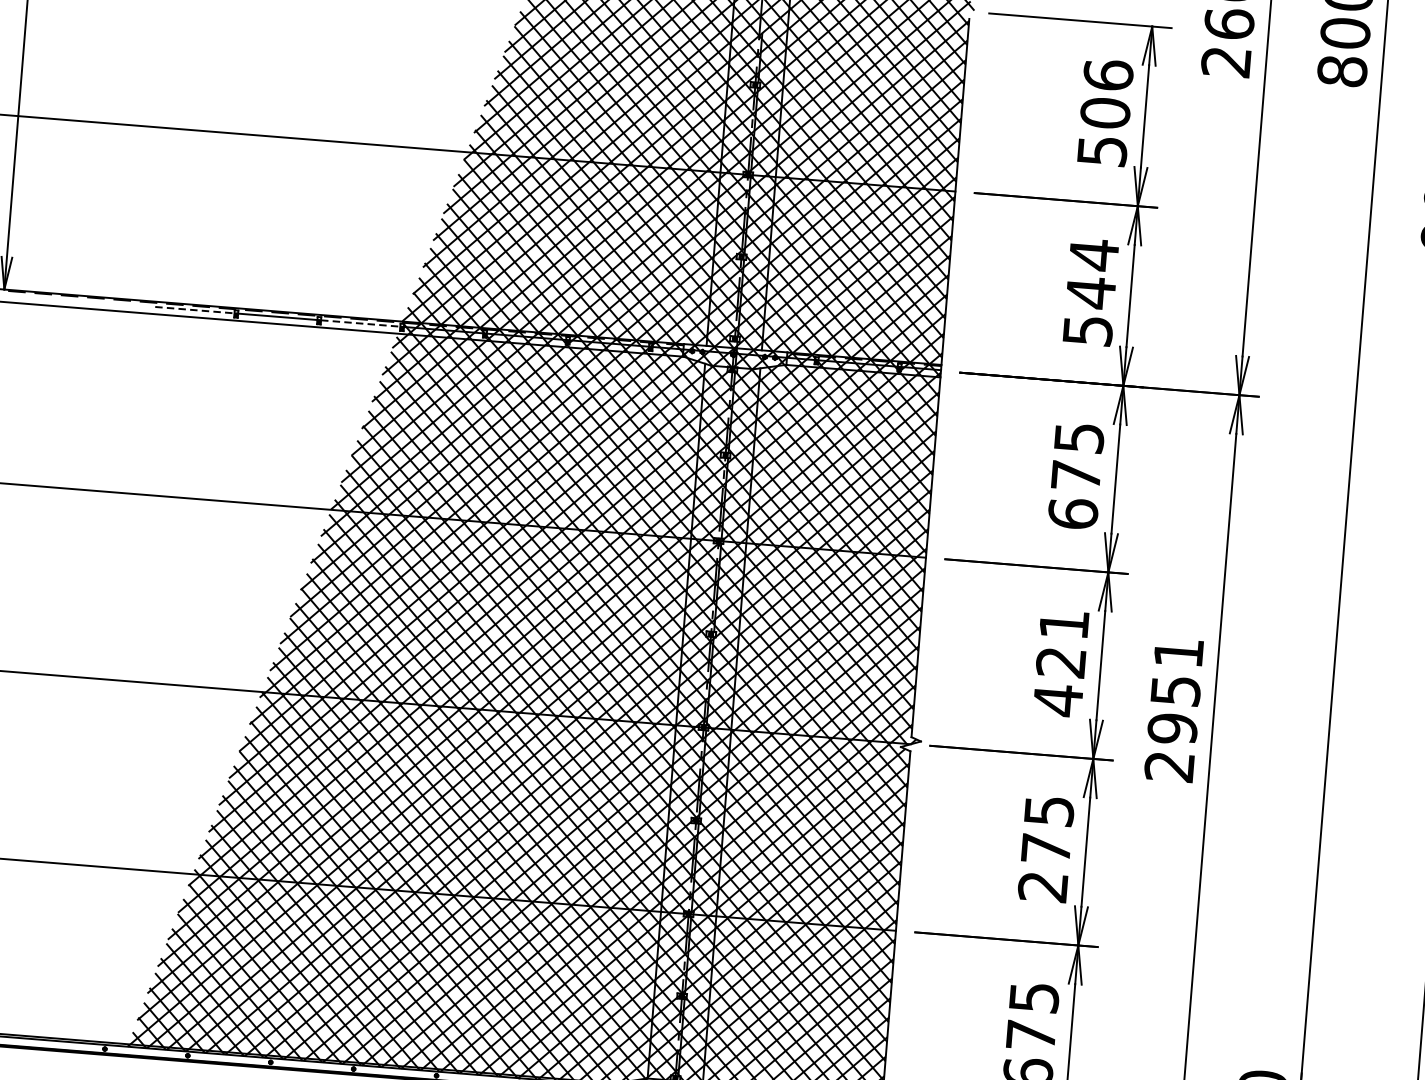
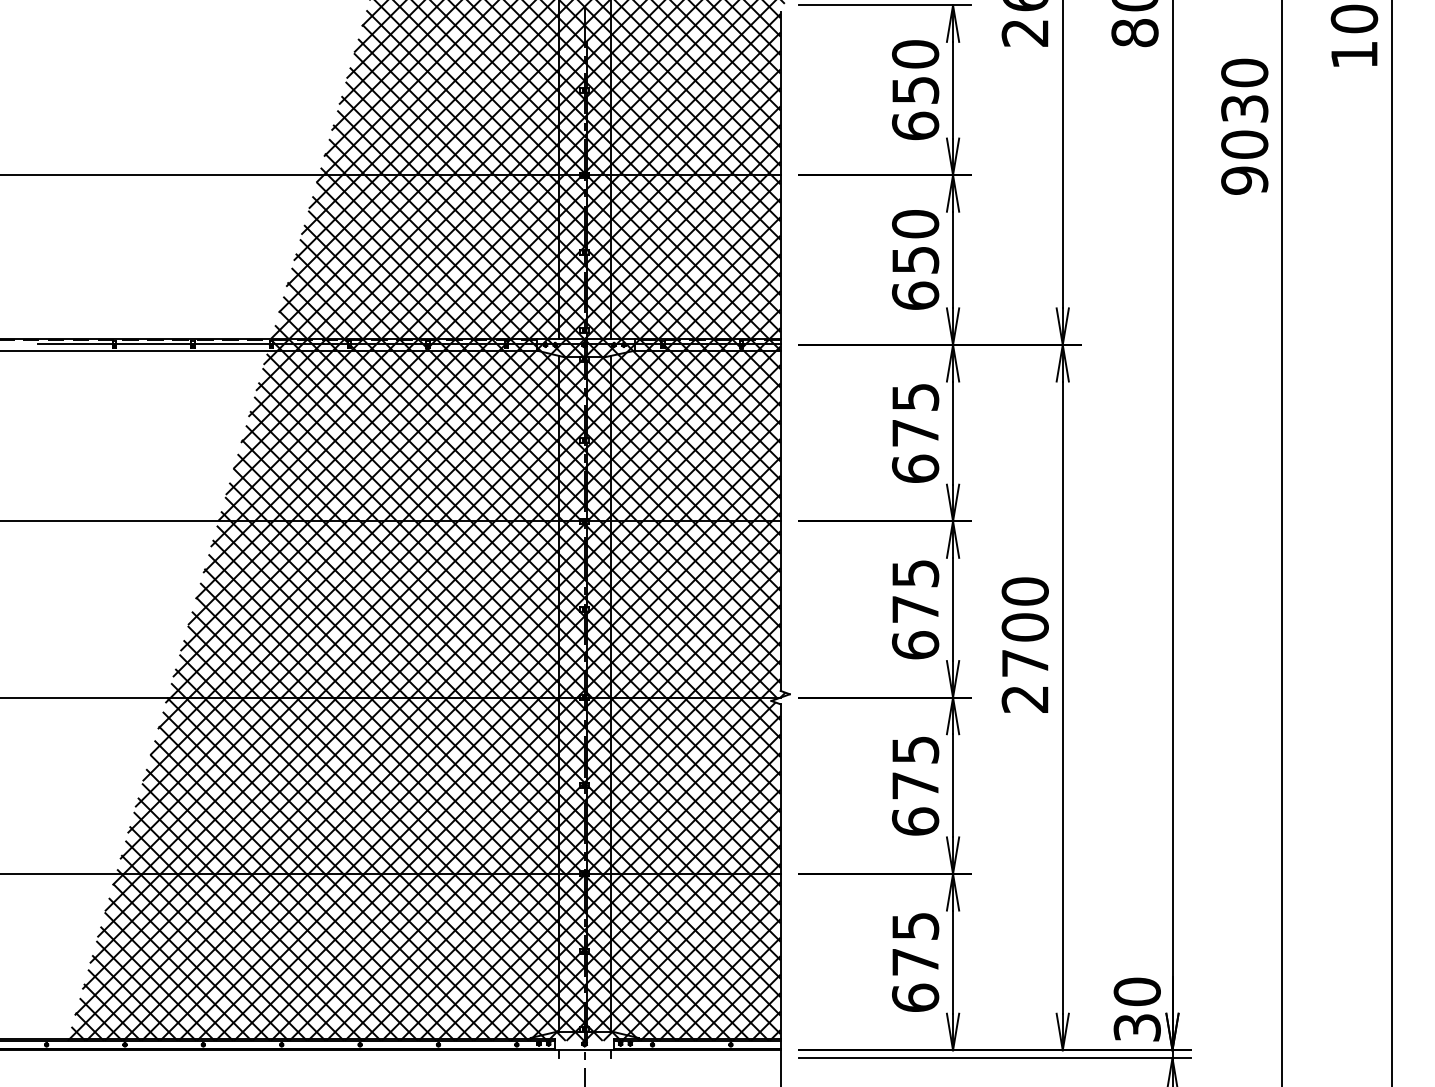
text: (1105, 113) -> (915, 90), 506 -> 650
text: (1090, 292) -> (915, 259), 544 -> 650
line: (195, 310) -> (75, 344), dashed -> solid
line: (361, 324) -> (232, 344), dashed -> solid
text: (1061, 663) -> (915, 610), 421 -> 675
text: (1174, 690) -> (1024, 627), 2951 -> 2700
text: (1043, 886) -> (915, 821), 275 -> 675

